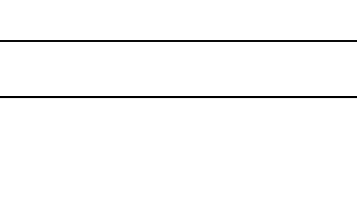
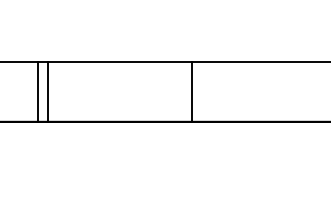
line: (15, 69) -> (37, 92), added
line: (25, 69) -> (48, 92), added
line: (159, 69) -> (192, 92), added

